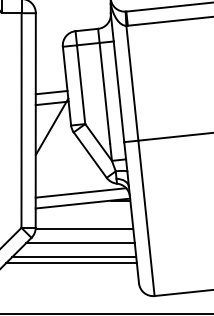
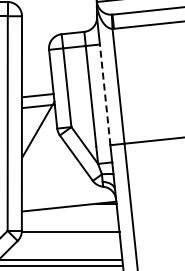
line: (118, 91) -> (104, 94), solid -> dashed
line: (80, 192) -> (66, 195), removed
line: (80, 243) -> (66, 246), removed

